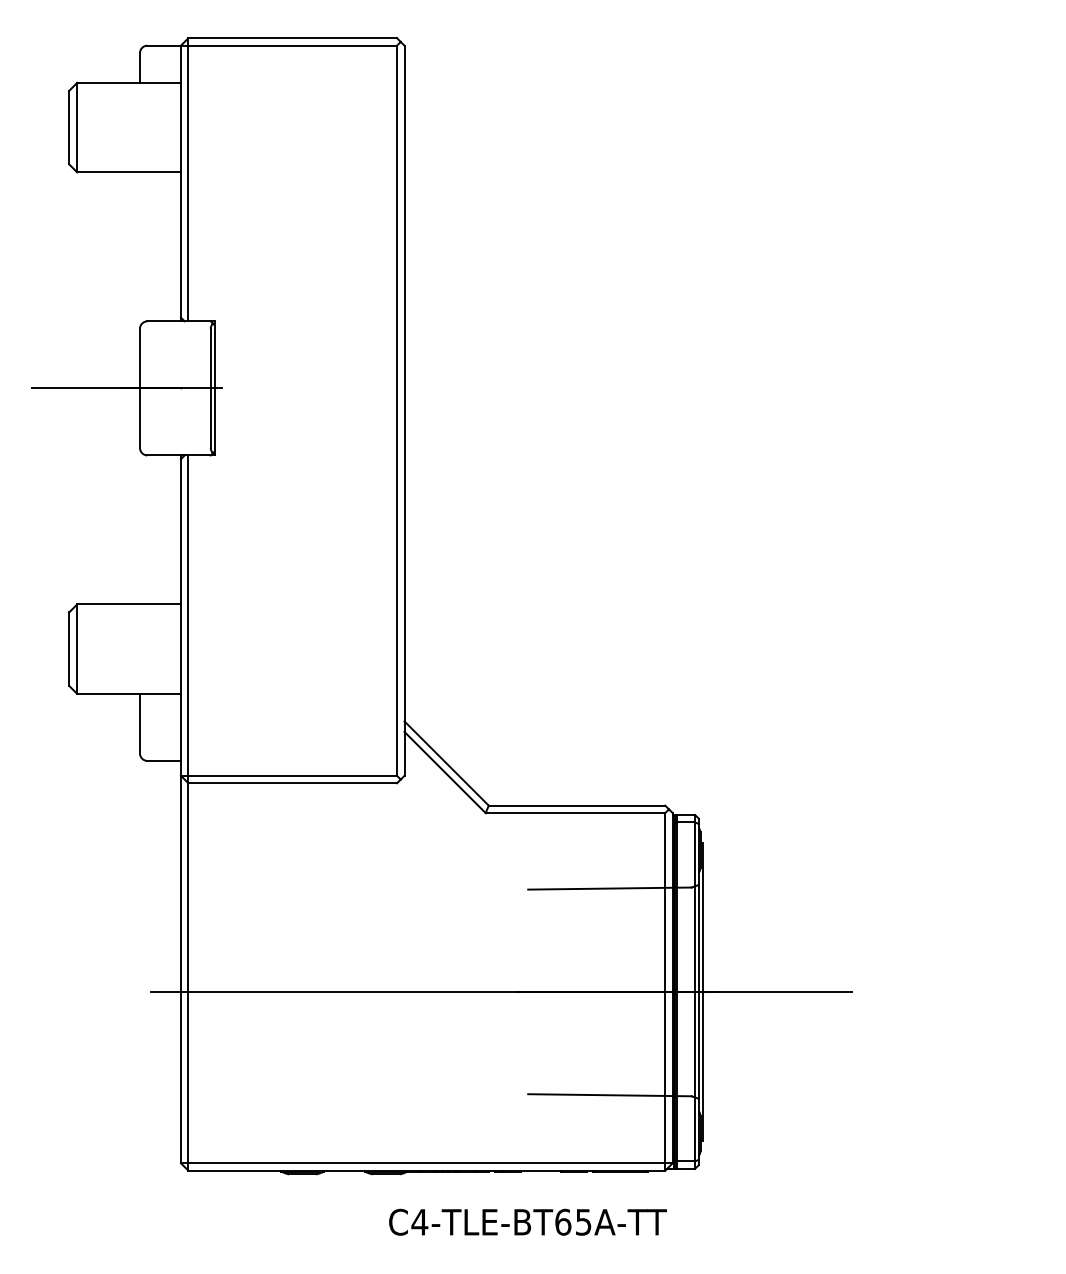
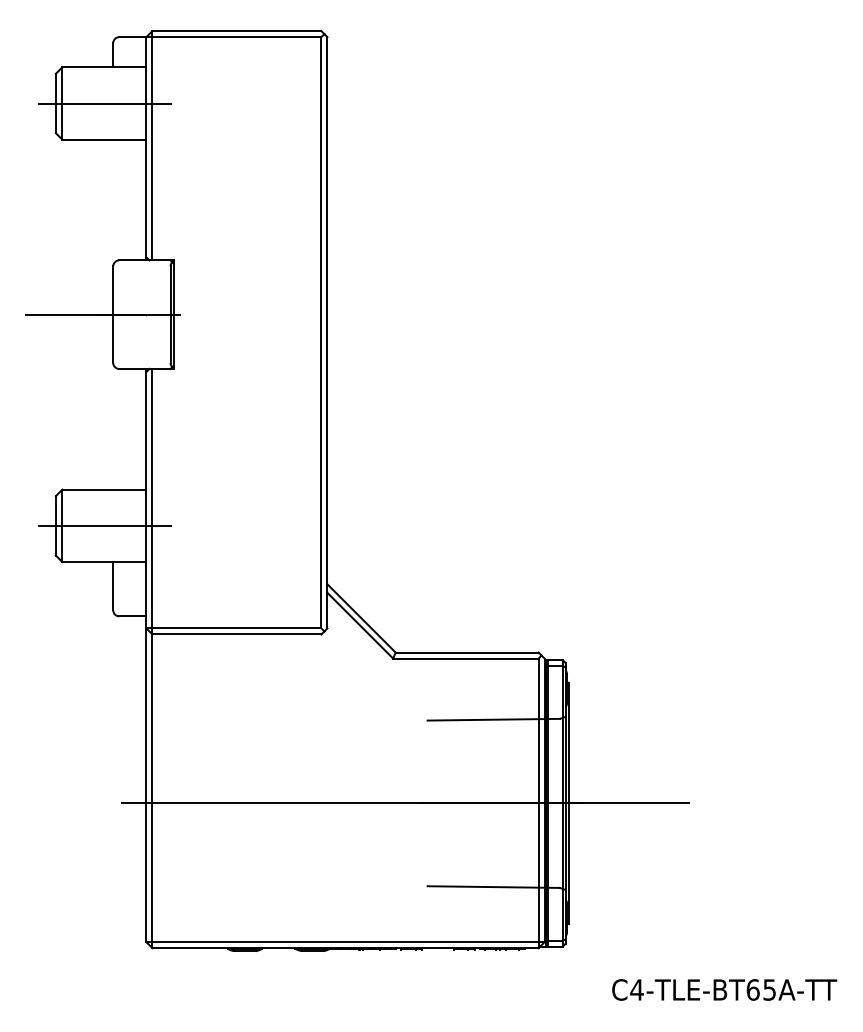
line: (129, 127) -> (104, 103), added
line: (129, 649) -> (104, 526), added
text: (527, 1221) -> (724, 989), moved

